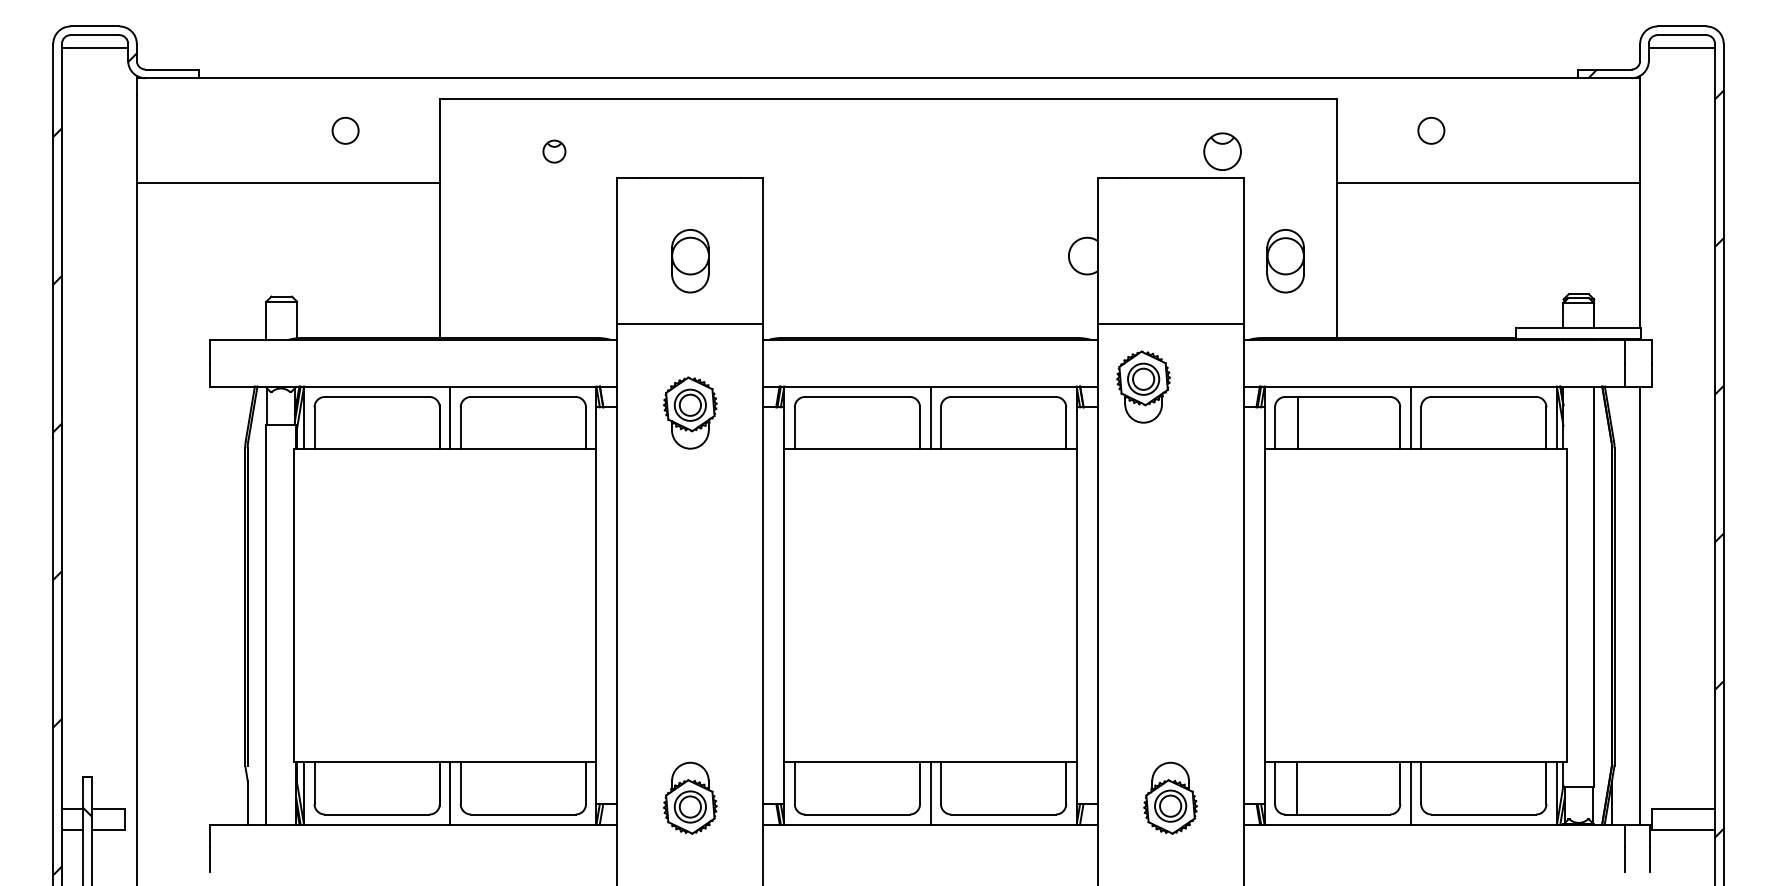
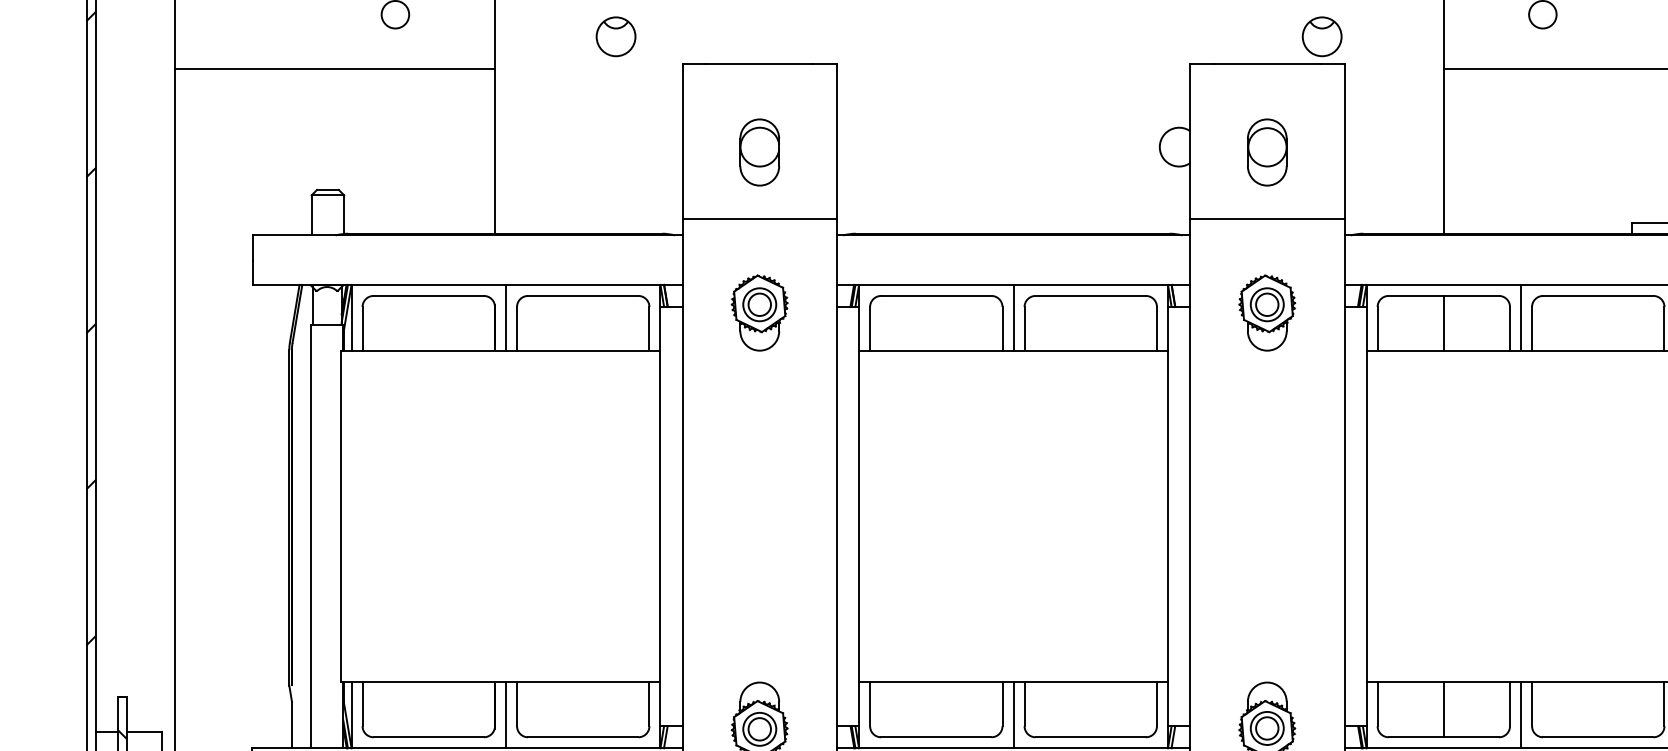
part: (554, 151) -> (616, 36), size x1.67
part: (1285, 261) -> (1267, 152), moved
part: (1143, 386) -> (1267, 312), moved
line: (1298, 422) -> (1443, 322), moved
line: (1297, 788) -> (1443, 709), moved

